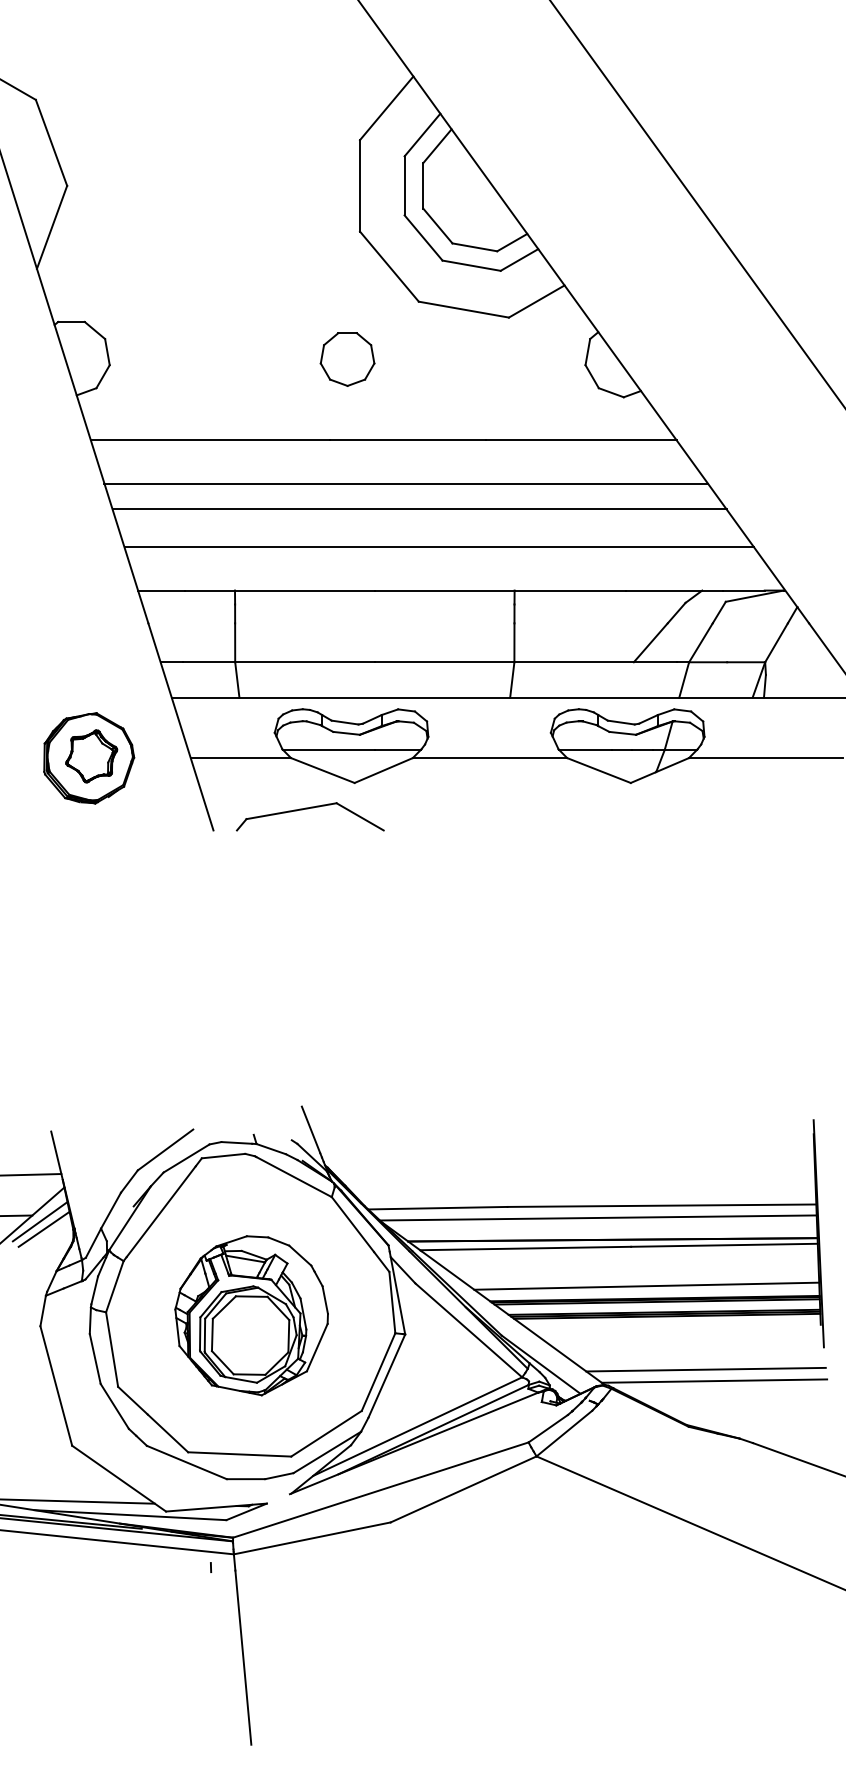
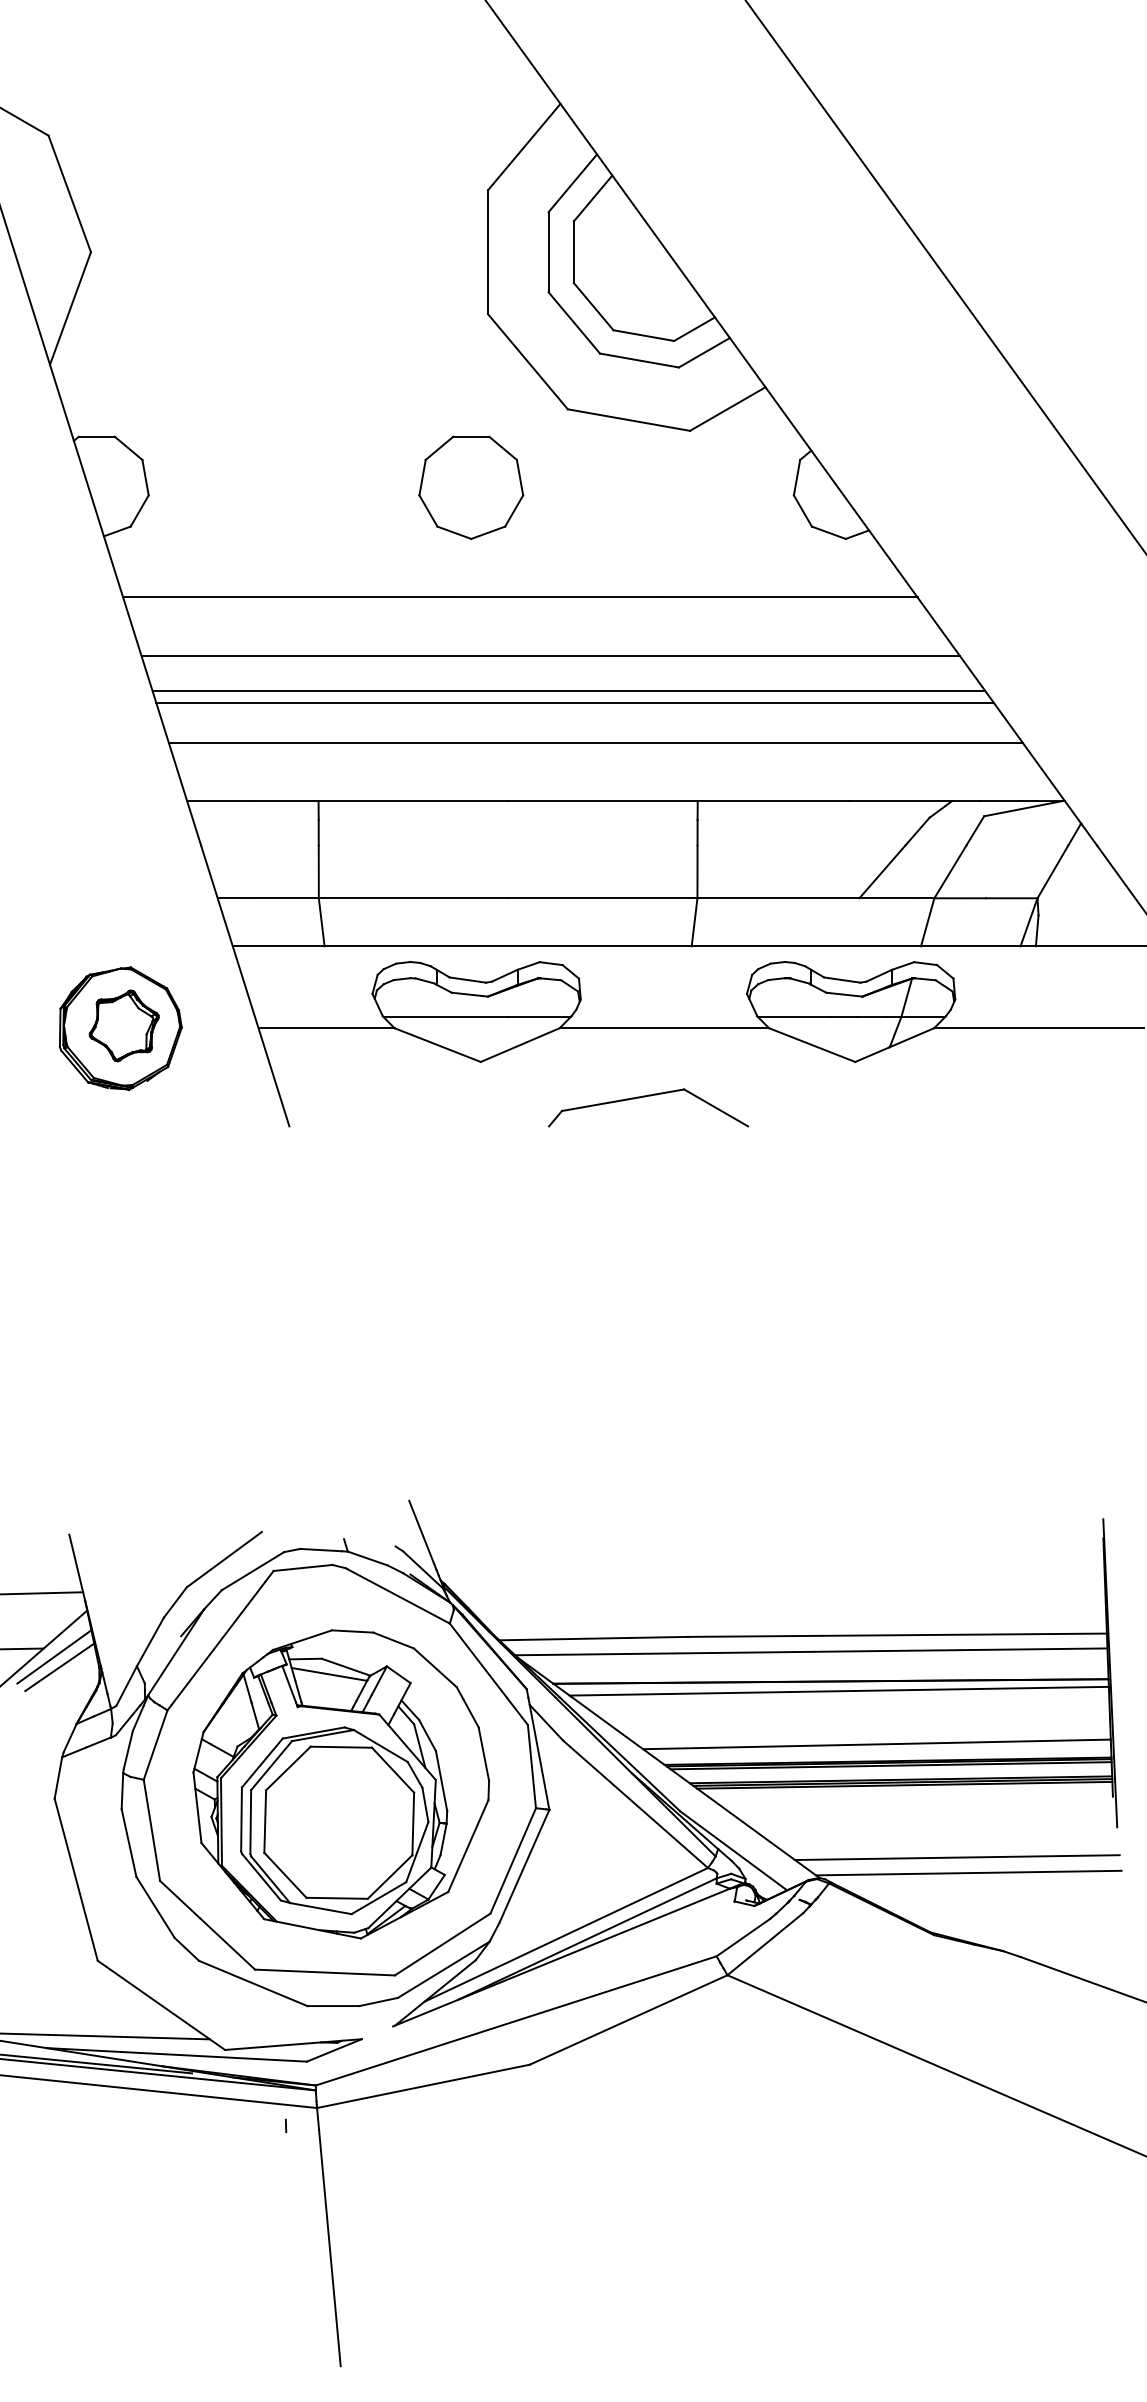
part: (347, 359) -> (471, 487), size x1.43
line: (423, 517) -> (574, 701), added
part: (308, 809) -> (646, 1097), moved
part: (251, 1315) -> (340, 1784), size x1.43

